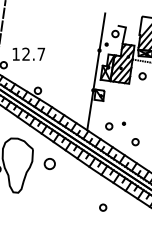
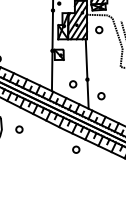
line: (124, 117) -> (87, 73), added
part: (49, 163) -> (19, 129), size x0.62
part: (103, 207) -> (76, 149), moved

